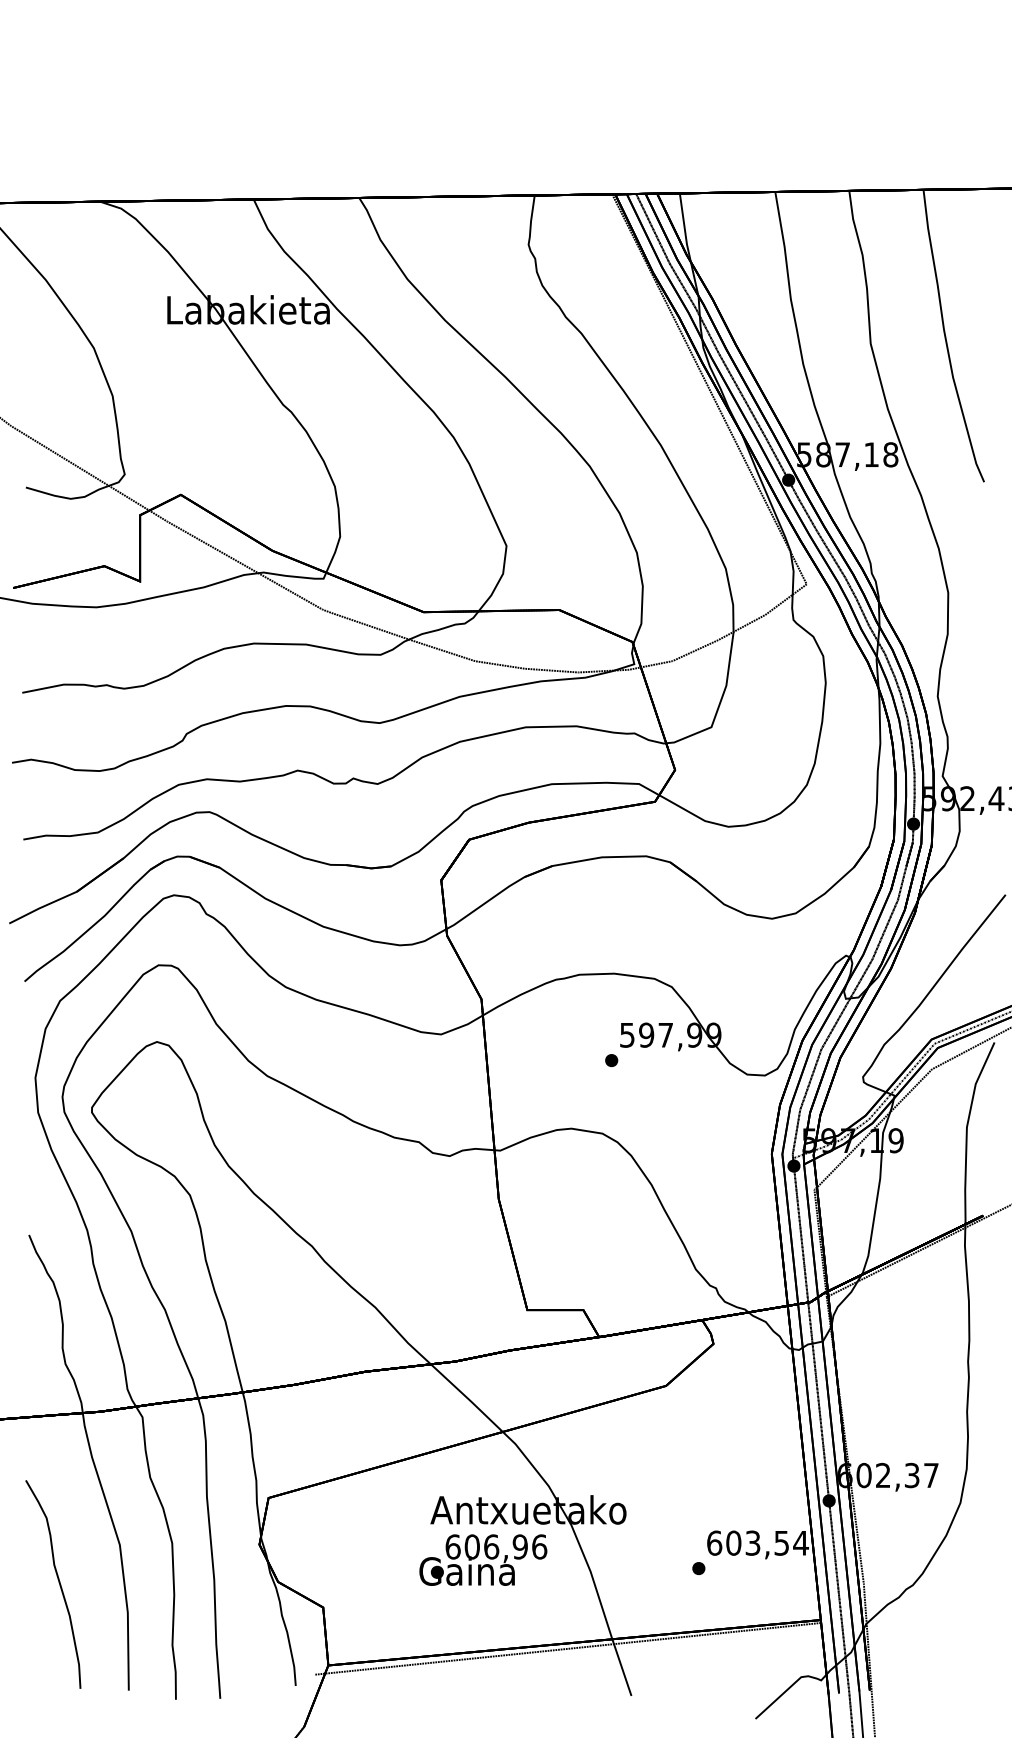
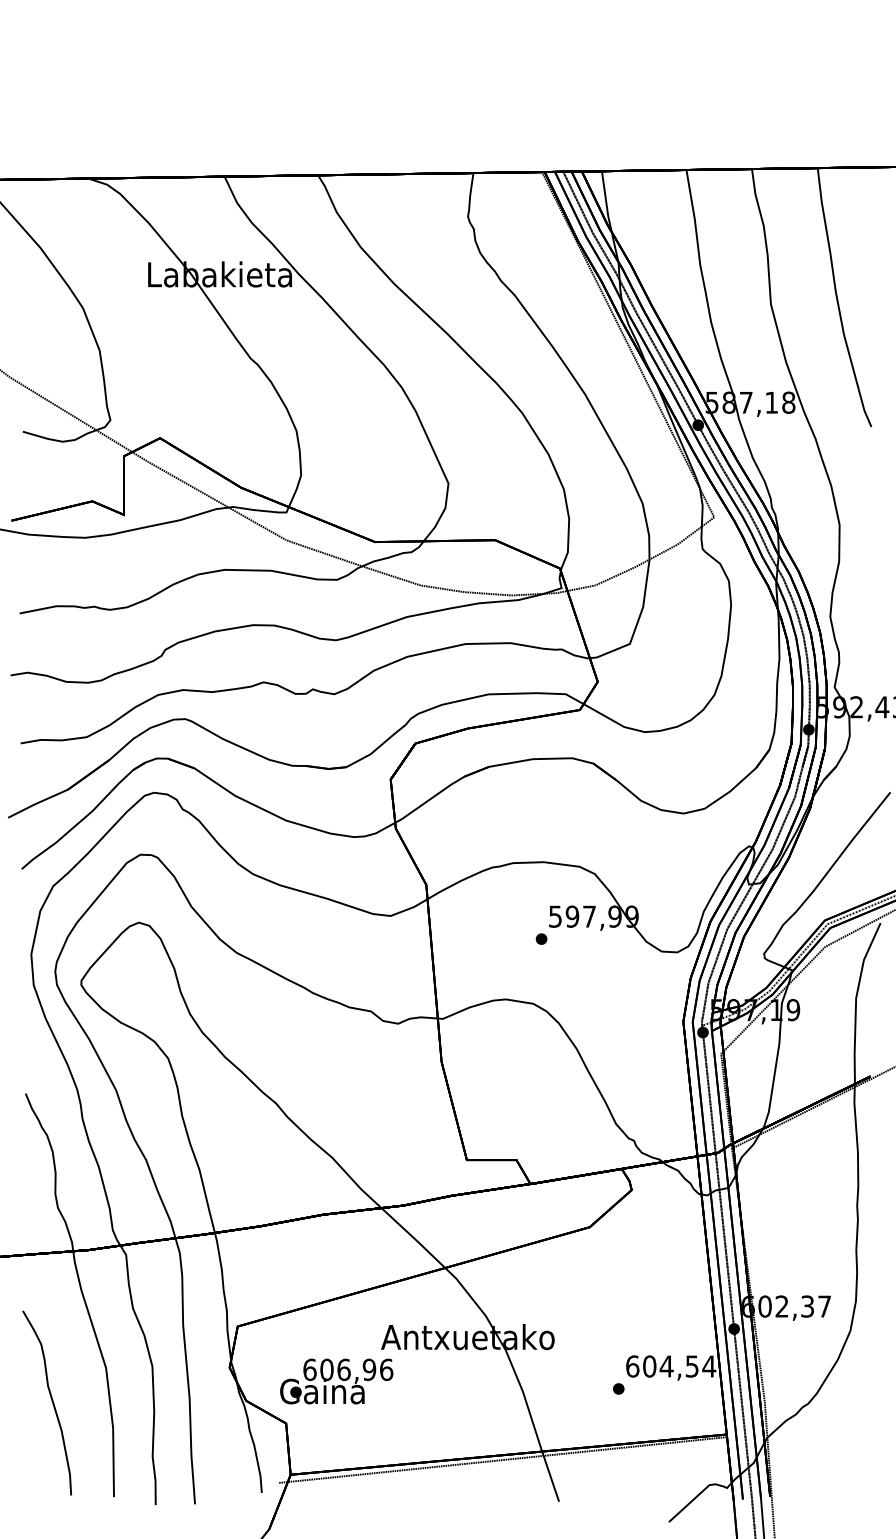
text: (752, 1542) -> (666, 1365), 603,54 -> 604,54
text: (483, 1559) -> (336, 1380), moved

